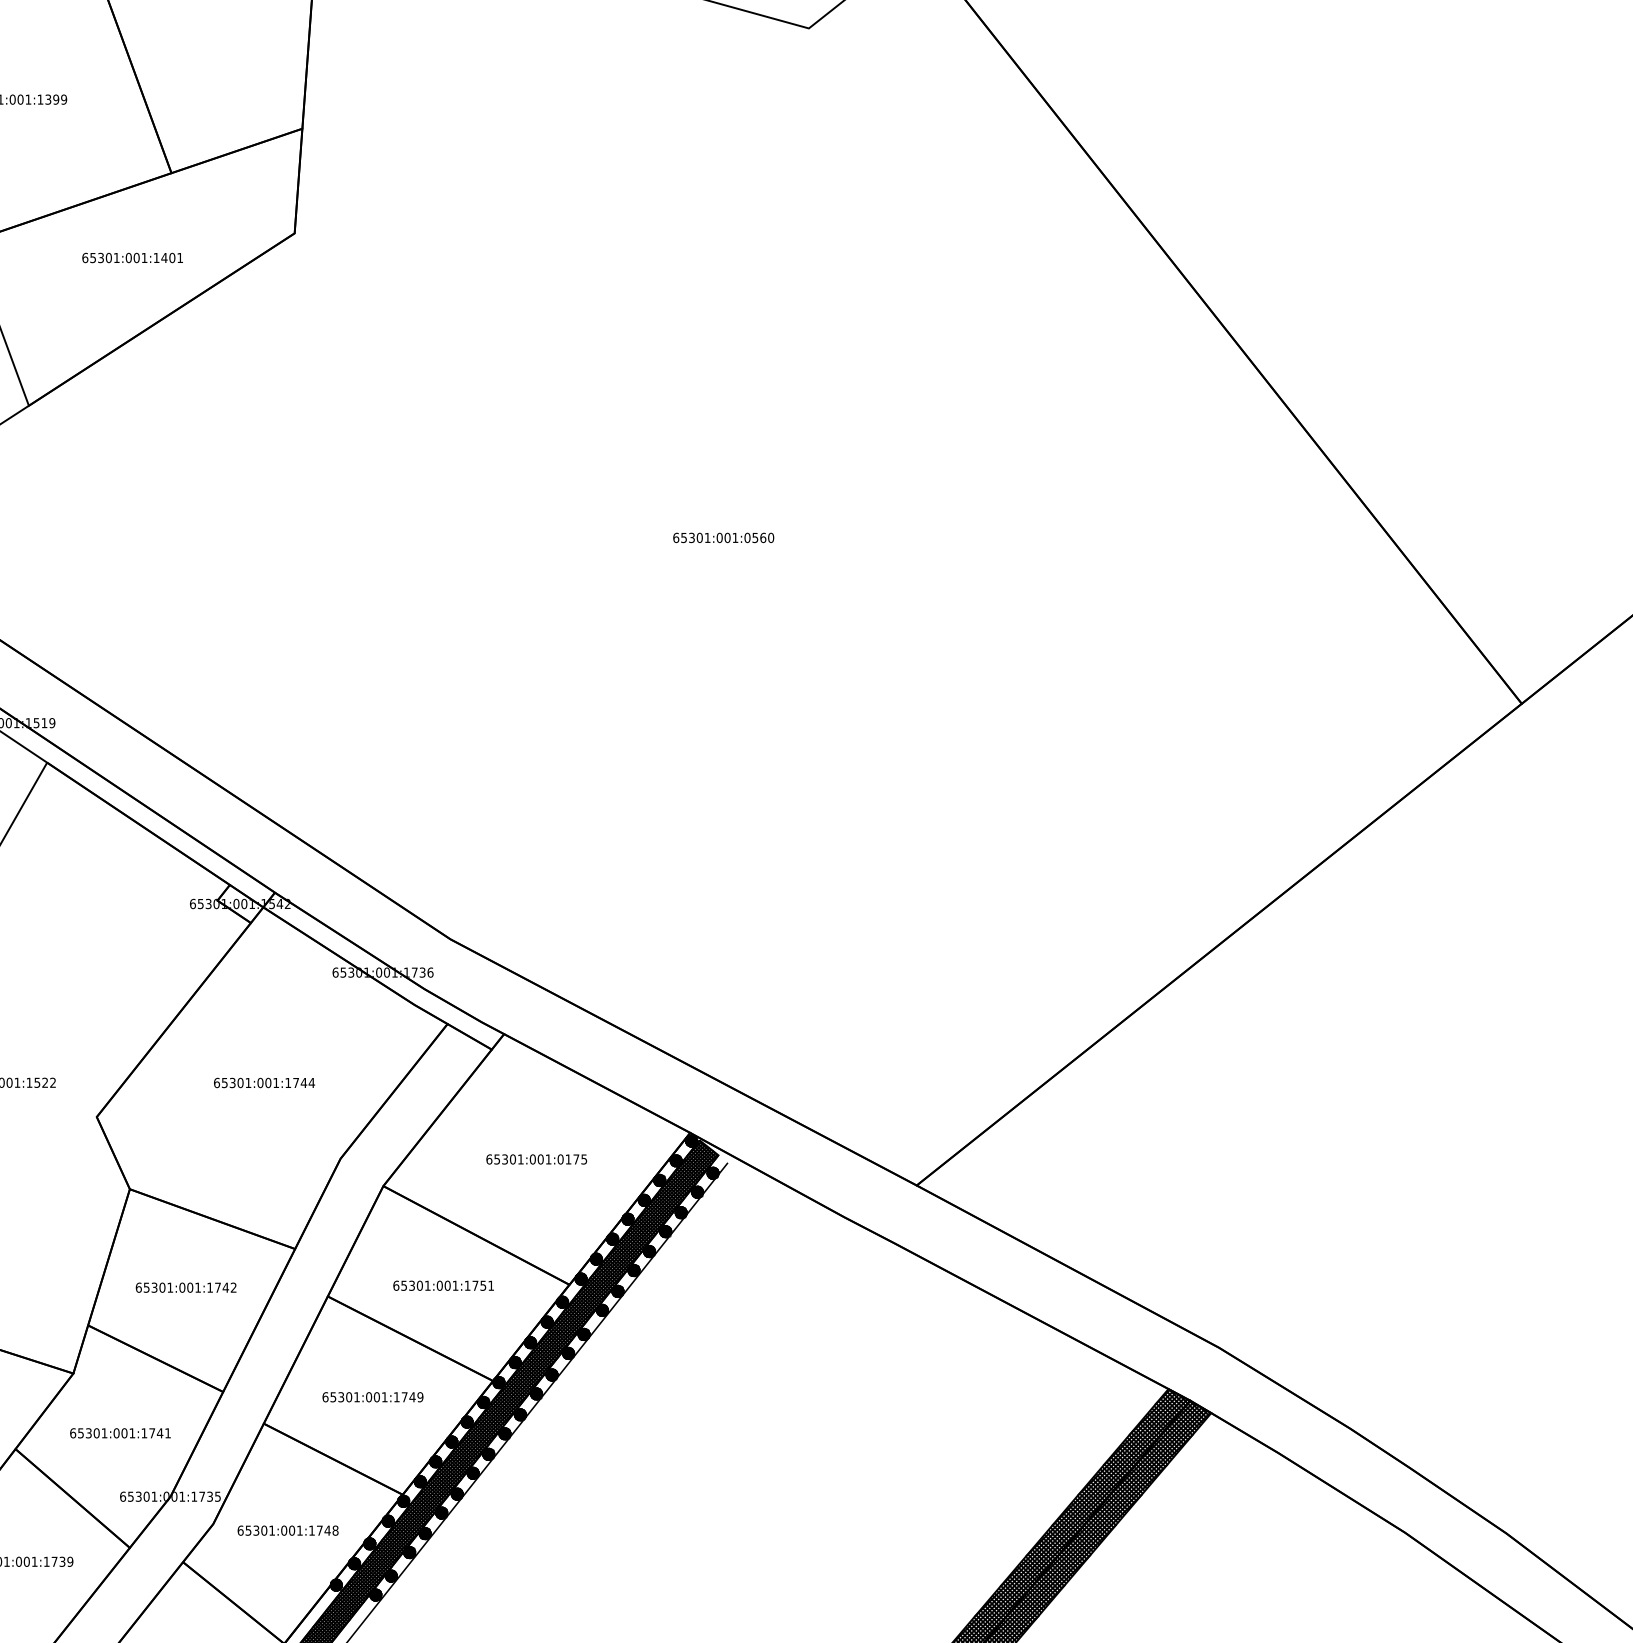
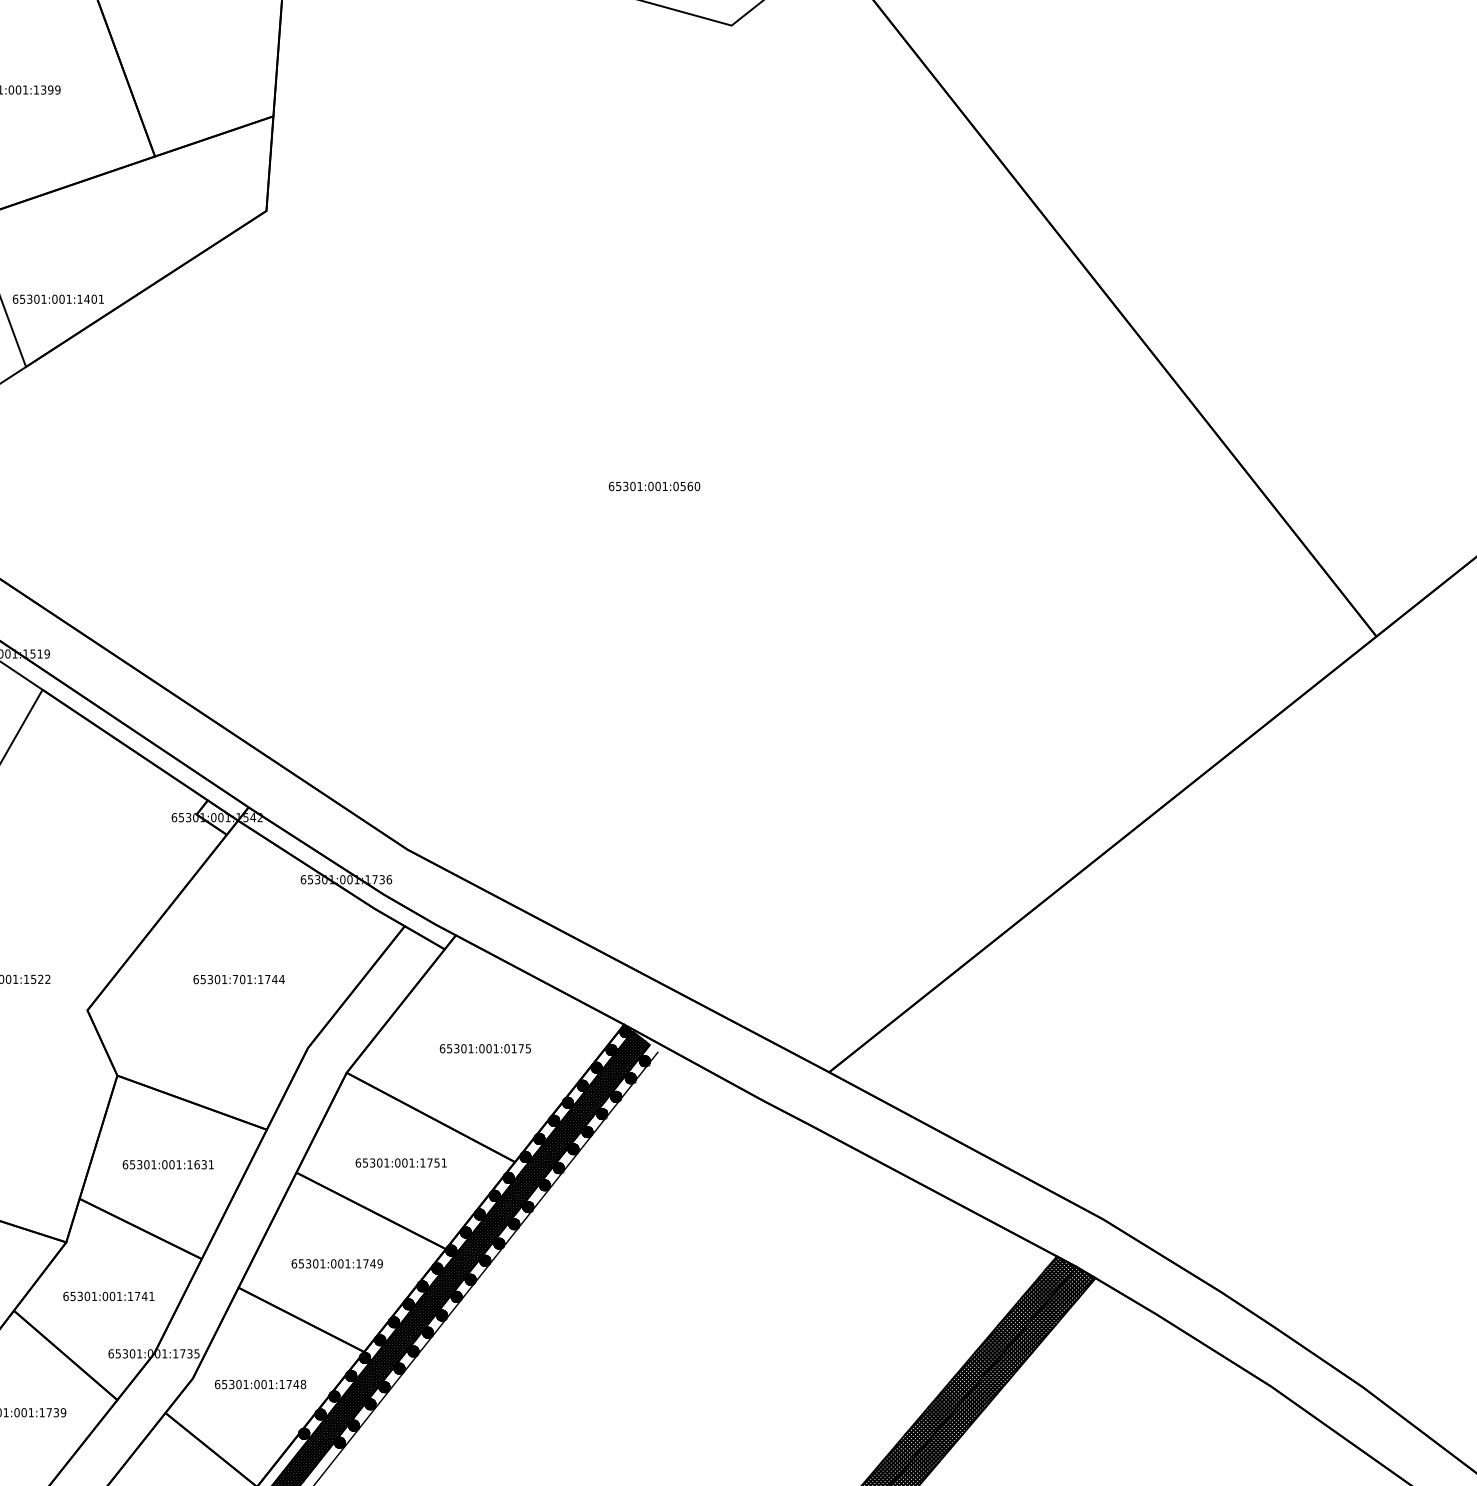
text: (132, 257) -> (58, 298), moved
text: (260, 1082) -> (235, 979), 65301:001:1744 -> 65301:701:1744
text: (225, 1287) -> (203, 1164), 65301:001:1742 -> 65301:001:1631

